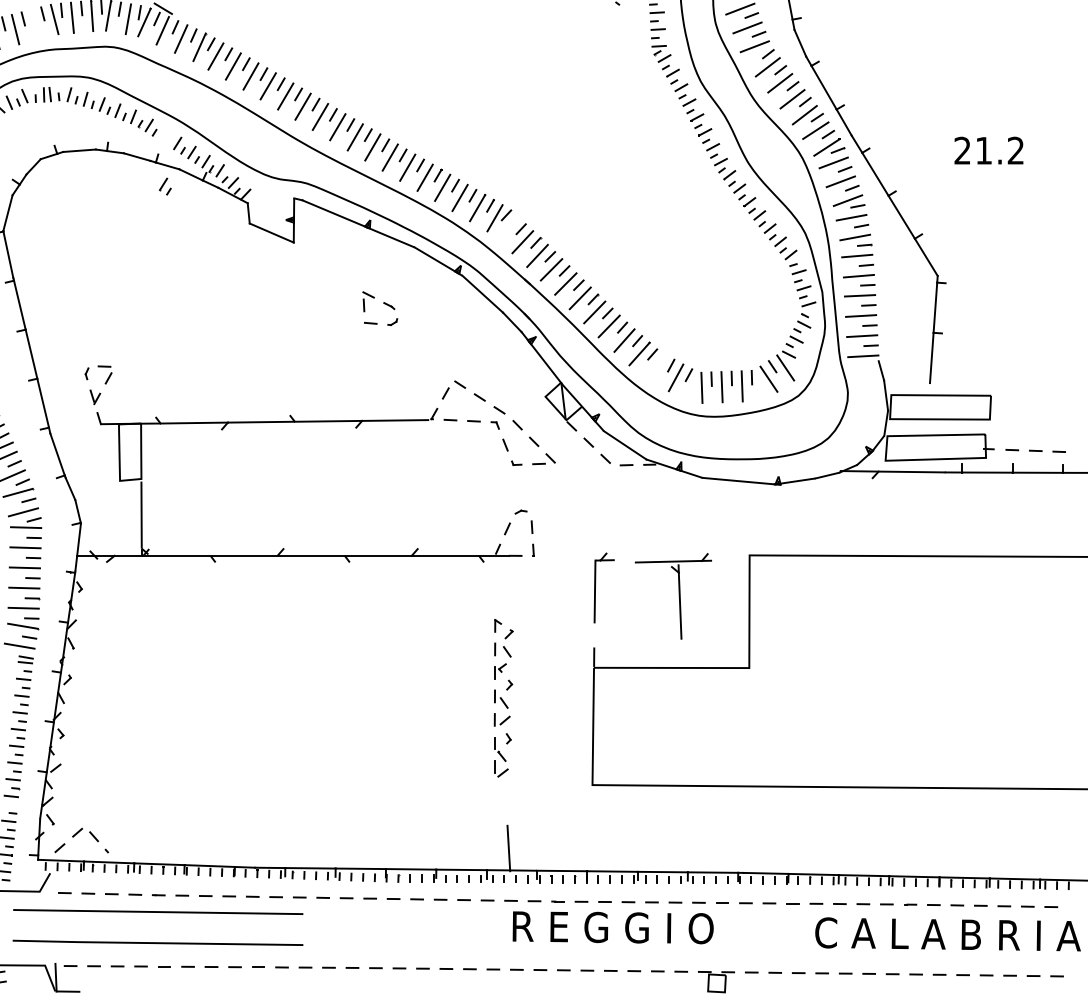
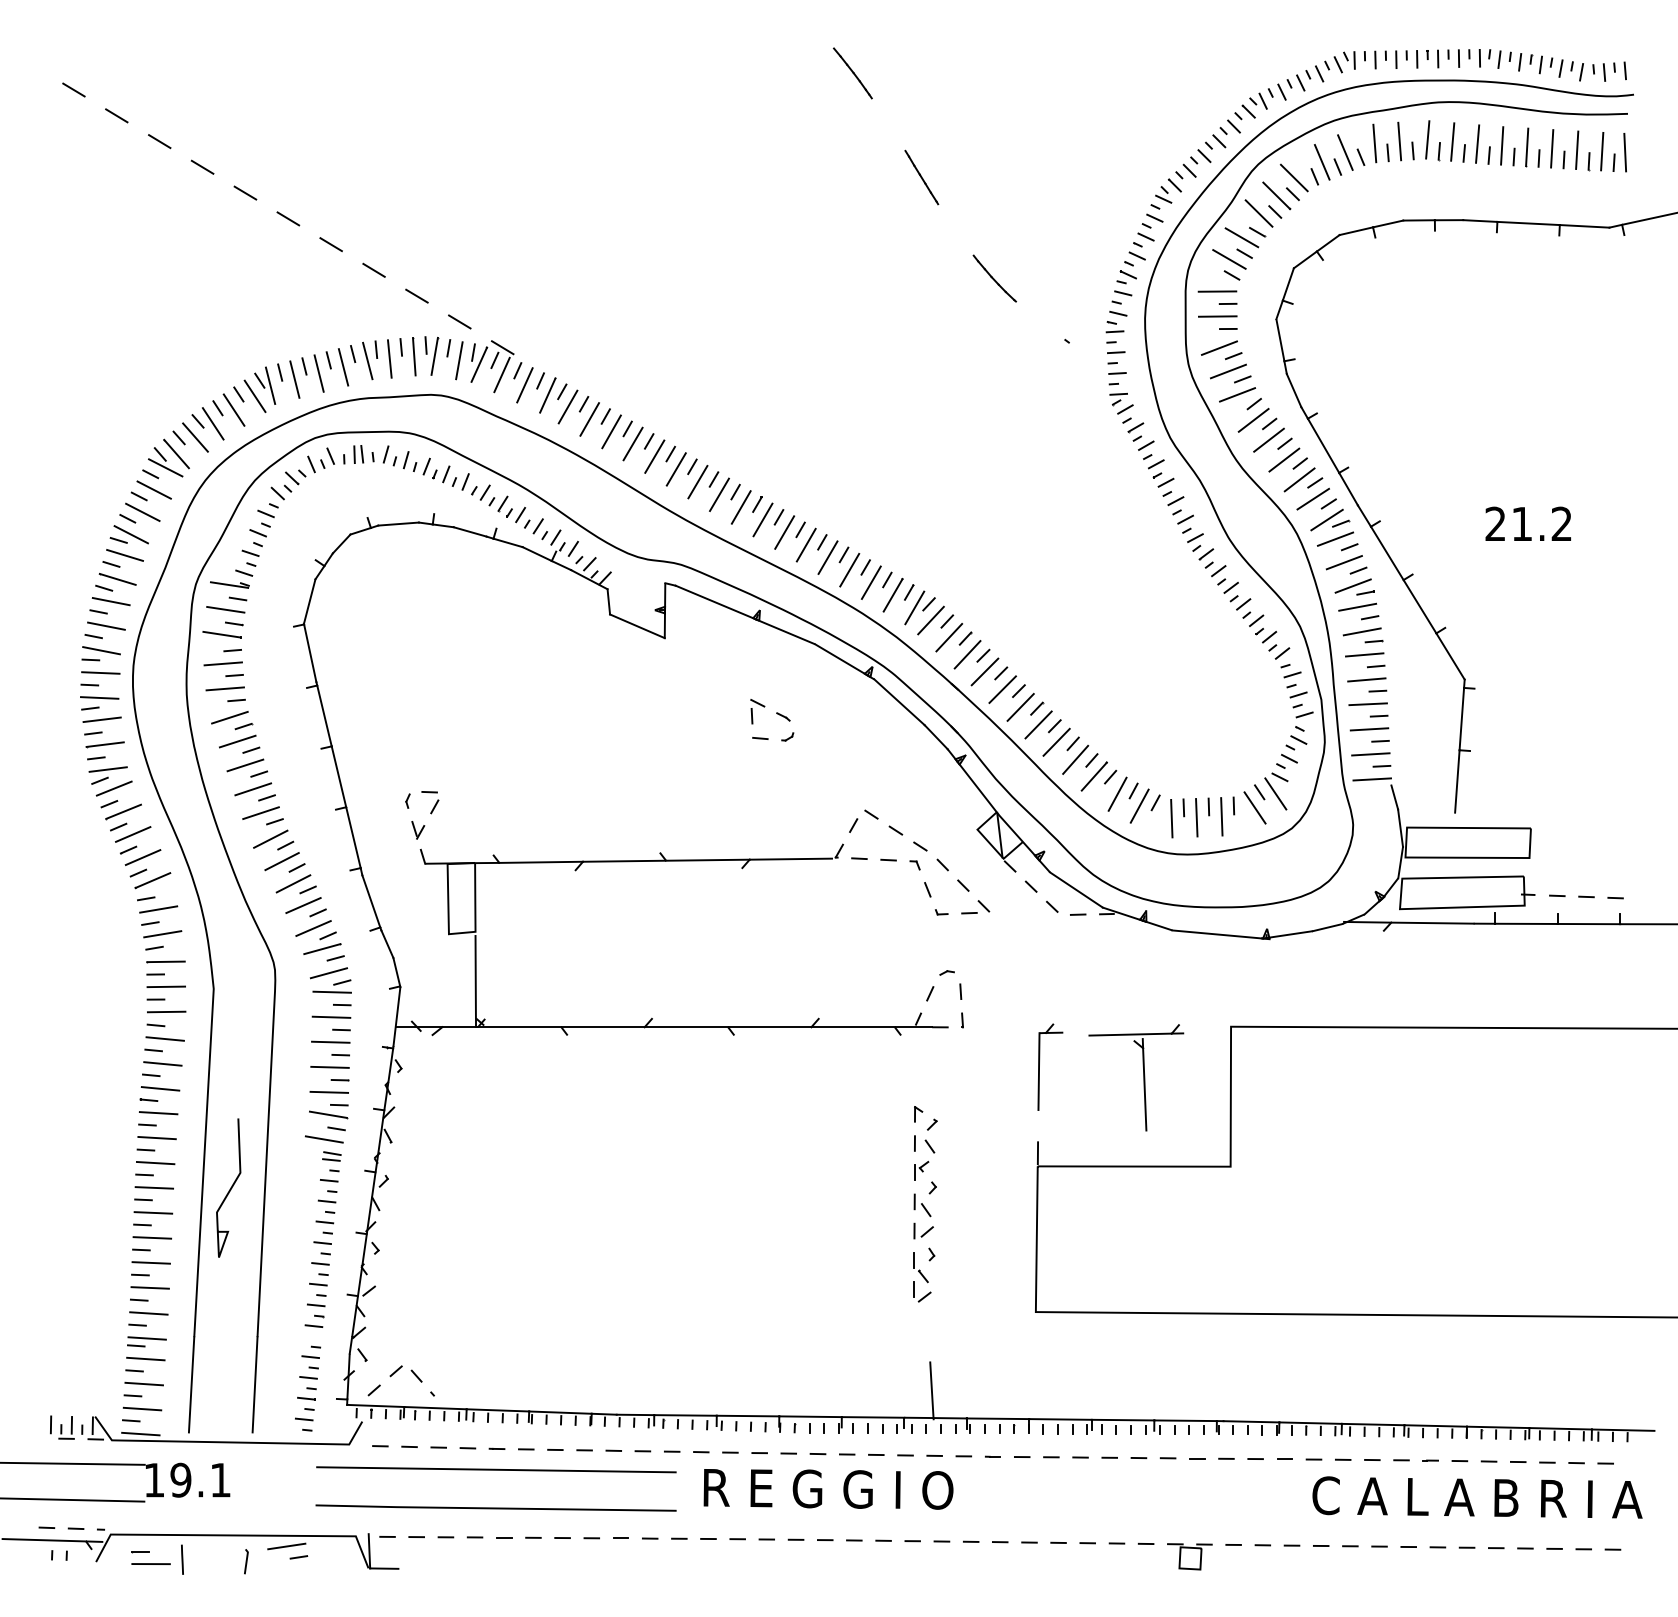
line: (35, 24) -> (343, 367), added
part: (164, 186) -> (504, 506), moved
line: (507, 228) -> (930, 620), added
line: (658, 367) -> (1117, 793), added
text: (613, 927) -> (828, 1489), moved

